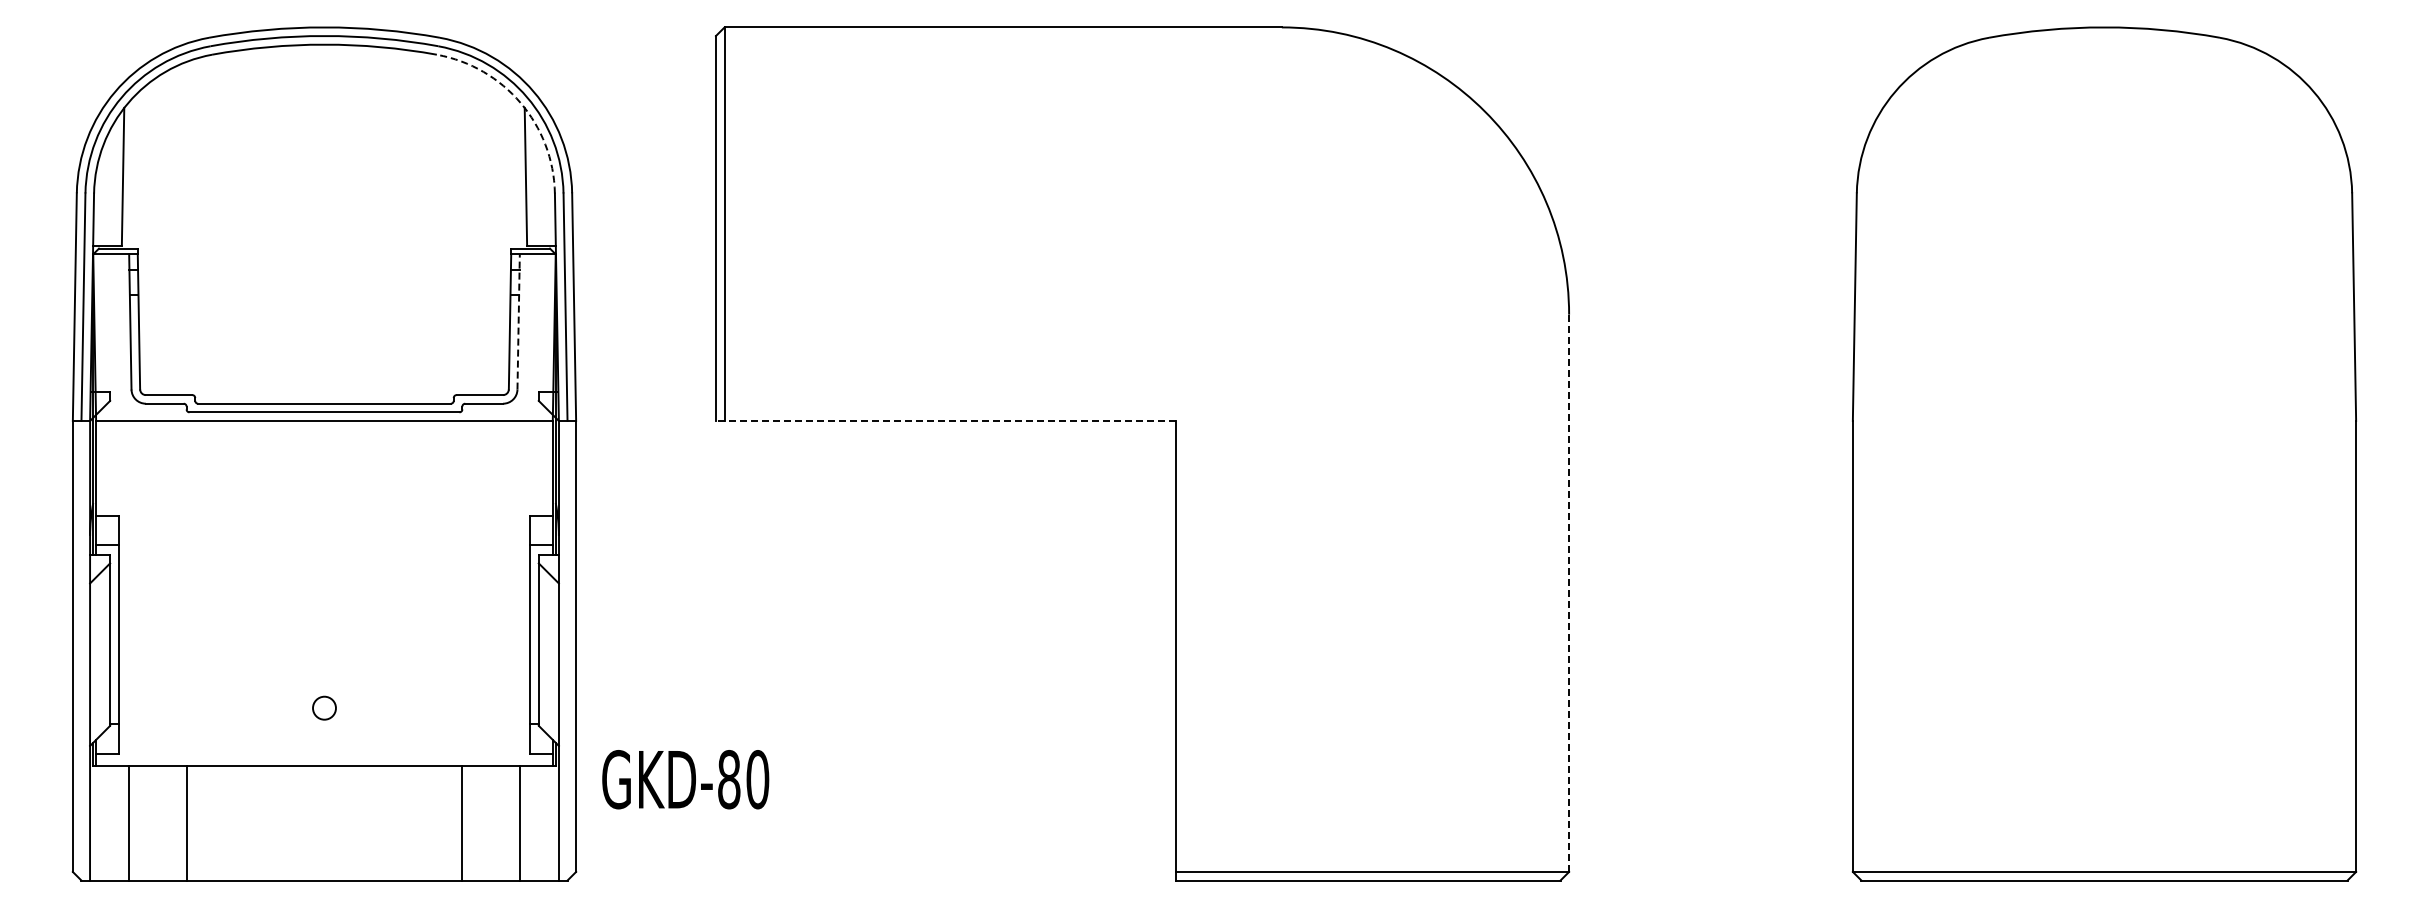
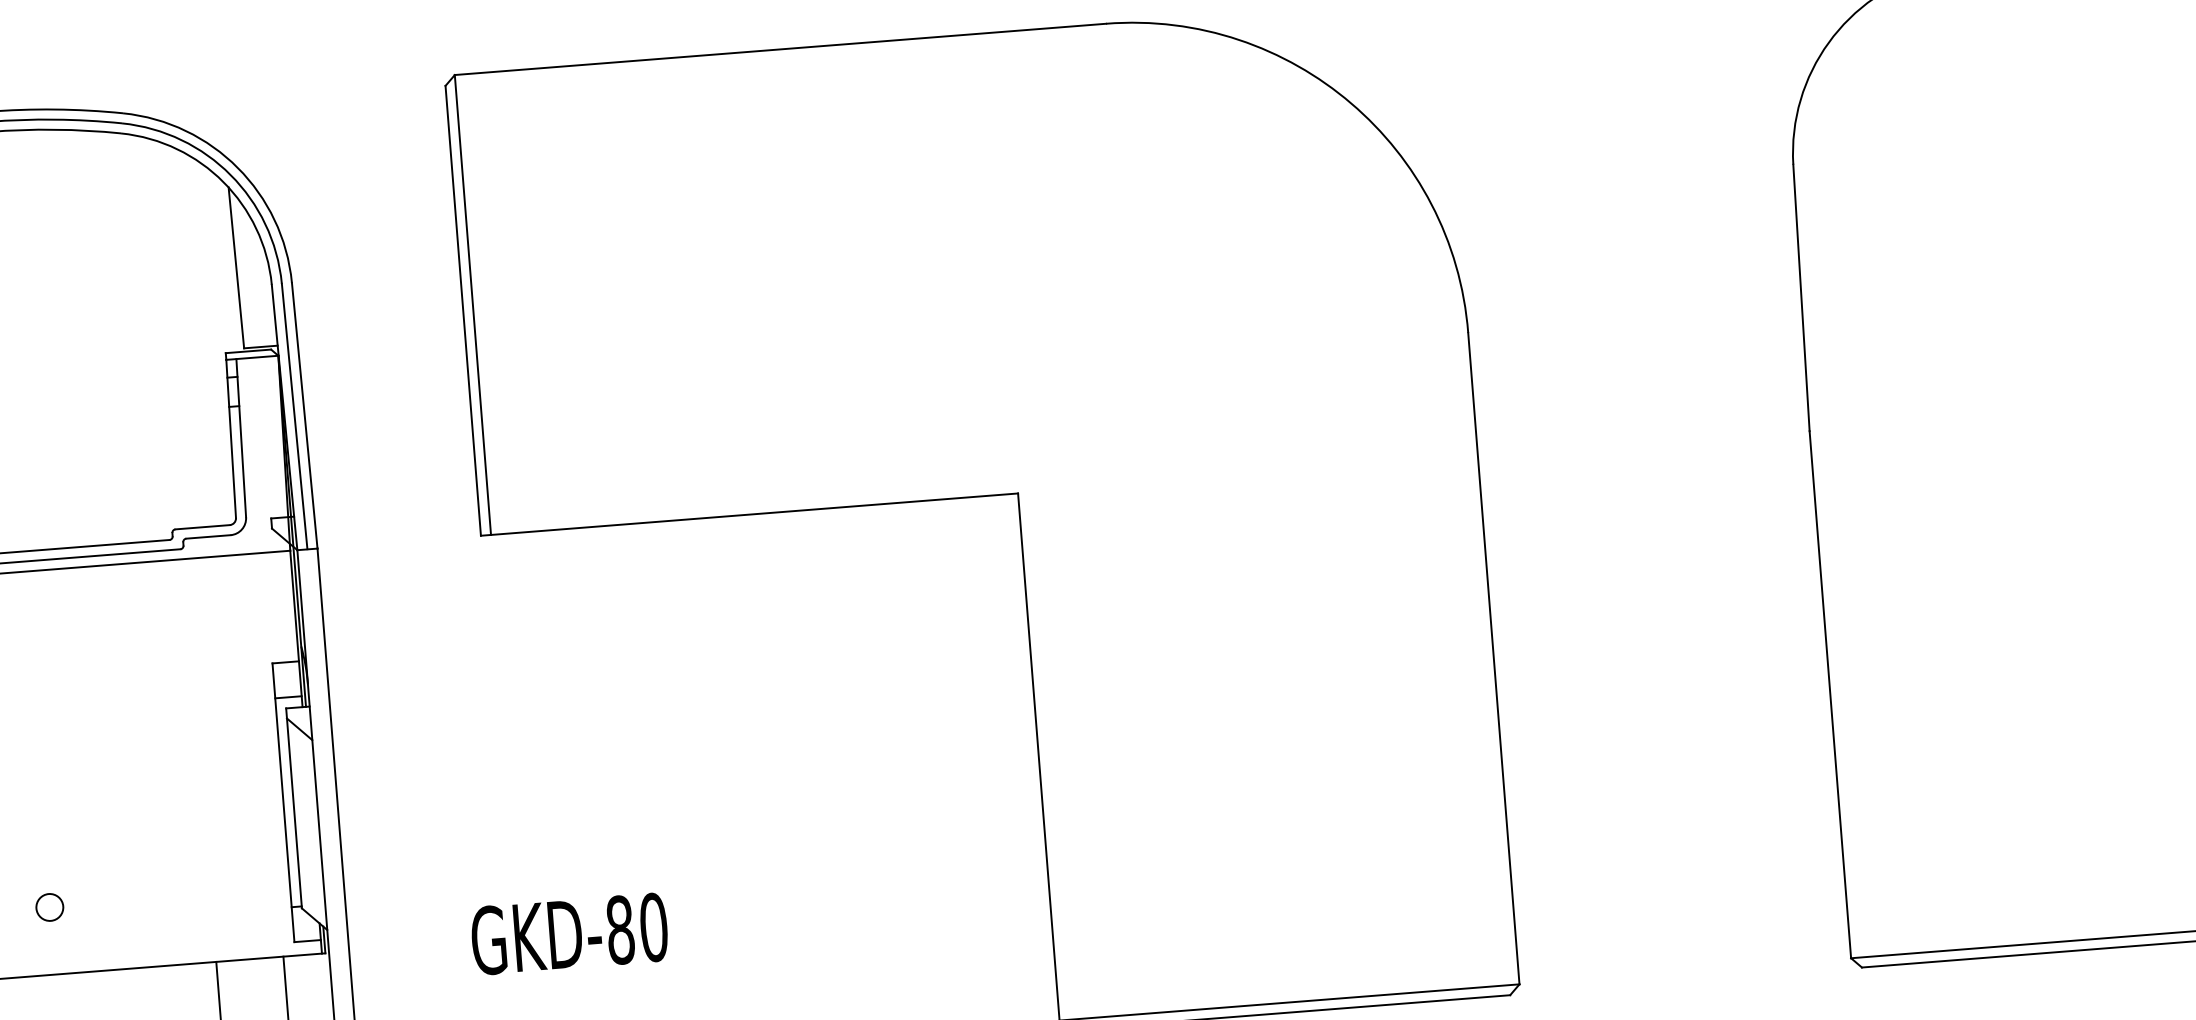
arc: (520, 103) -> (223, 182), dashed -> solid
line: (518, 321) -> (241, 437), dashed -> solid
line: (945, 420) -> (749, 514), dashed -> solid
line: (1569, 593) -> (1494, 658), dashed -> solid
text: (685, 779) -> (569, 933), moved

